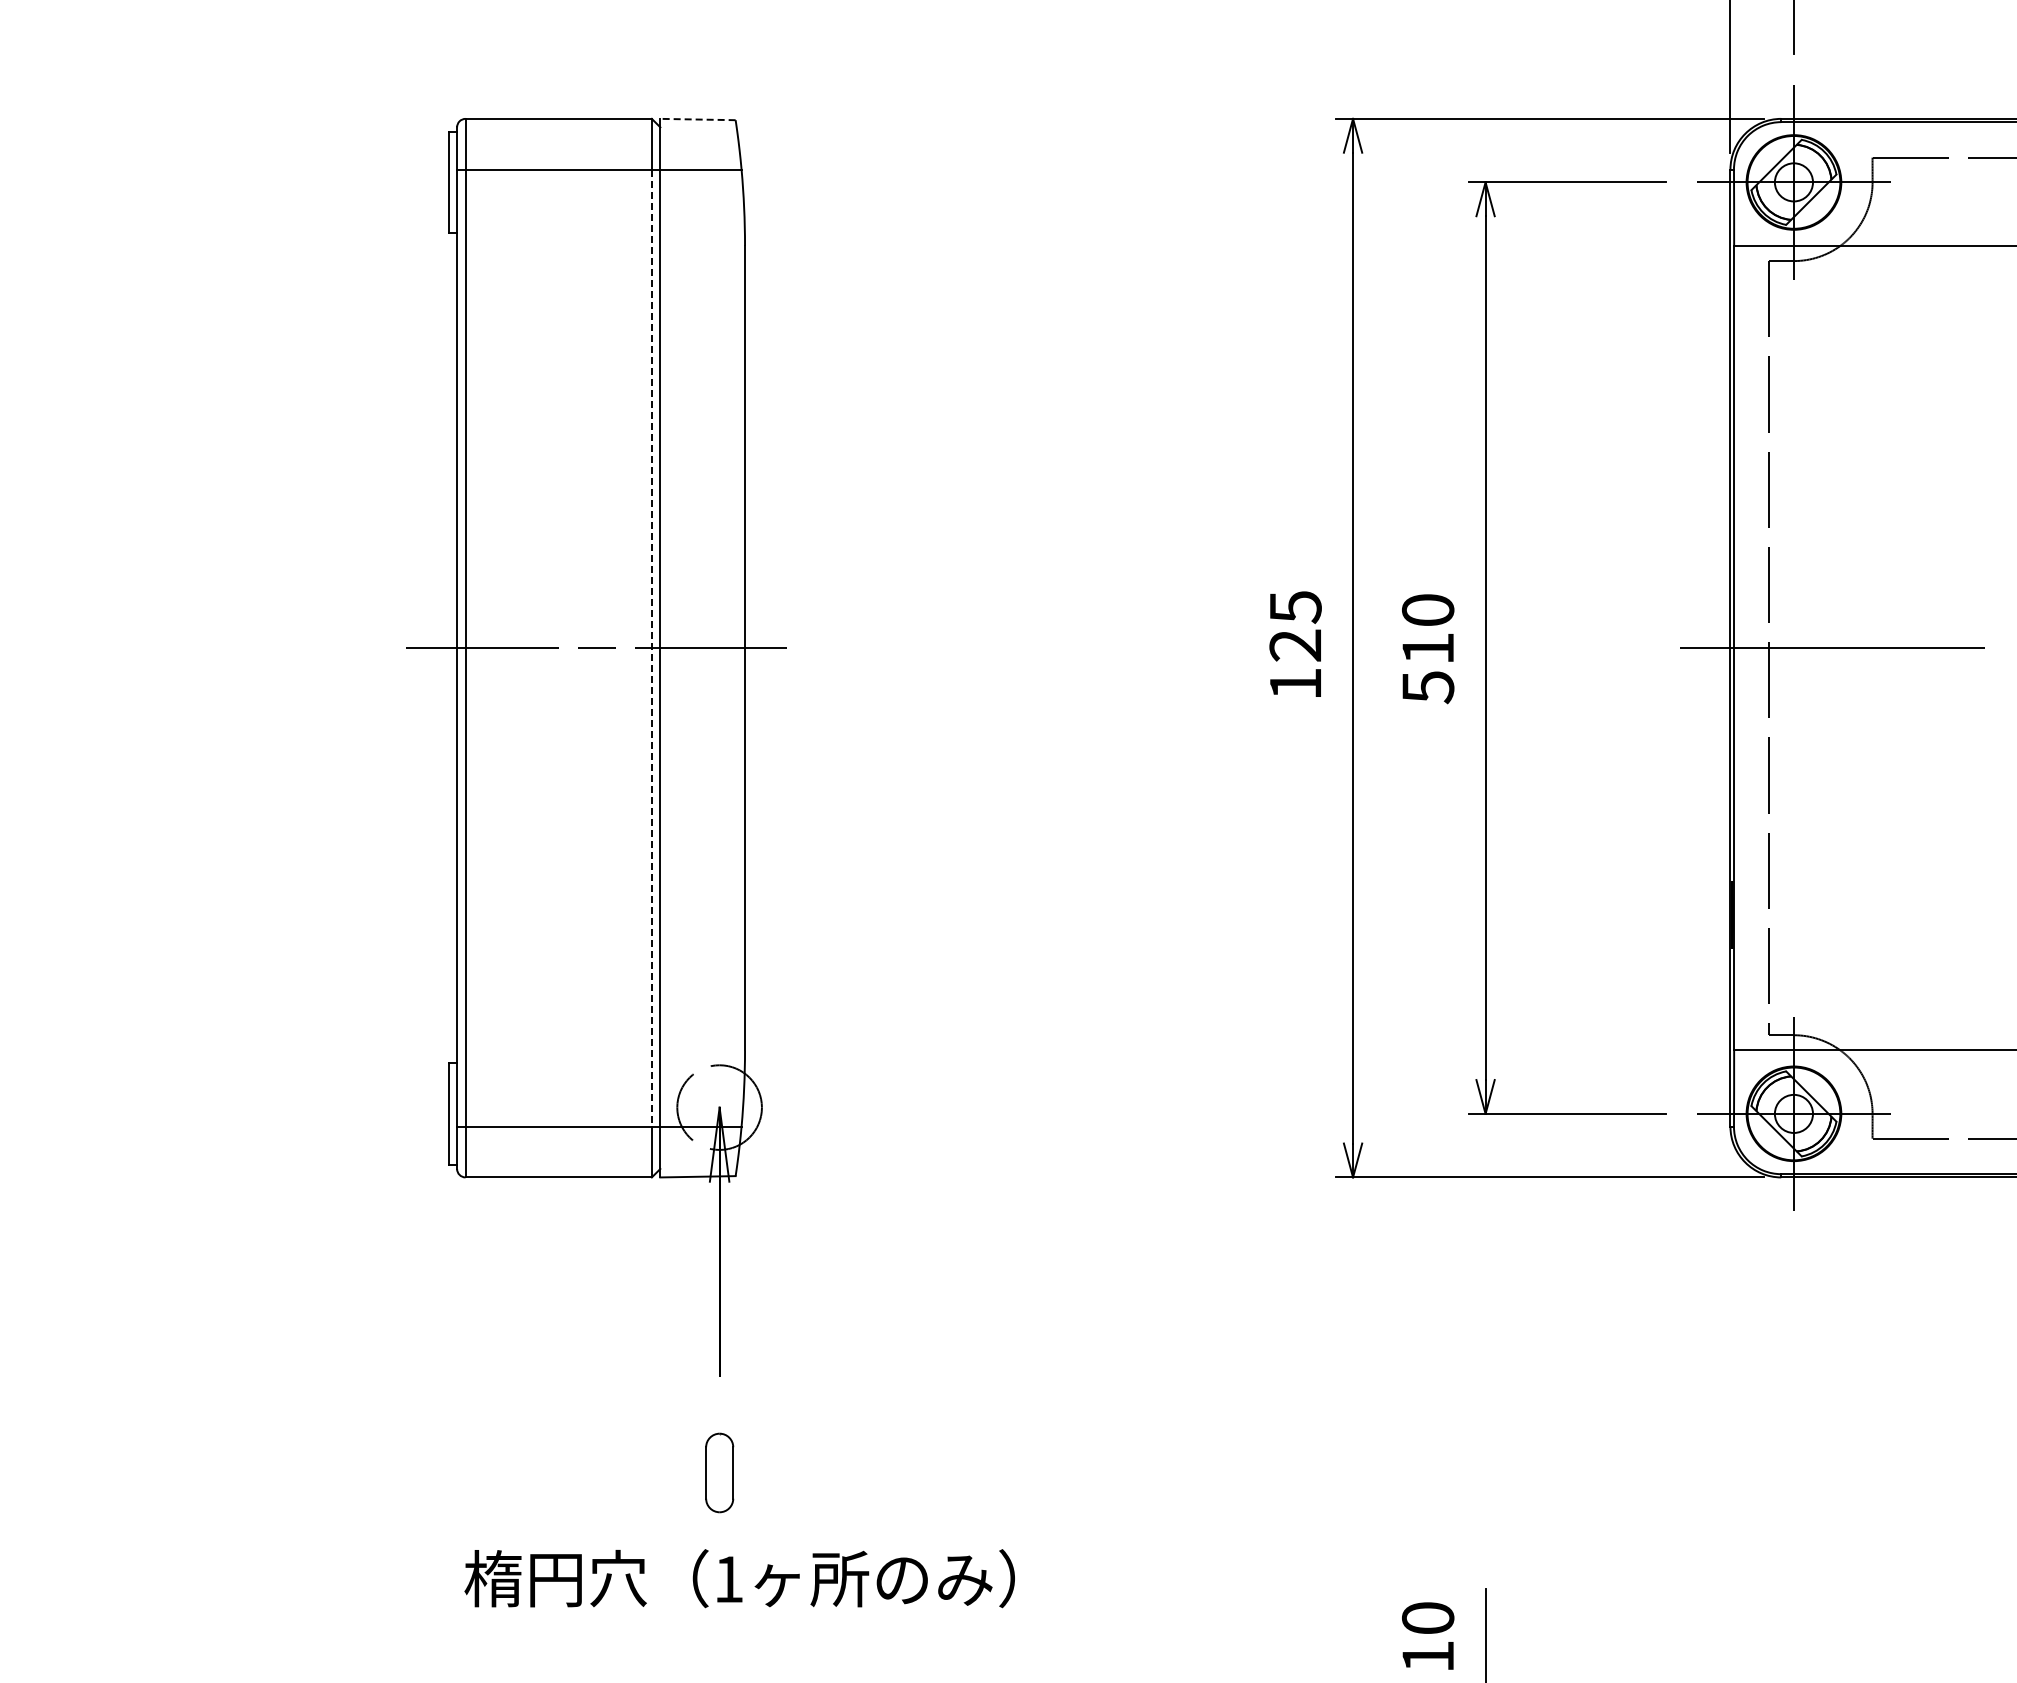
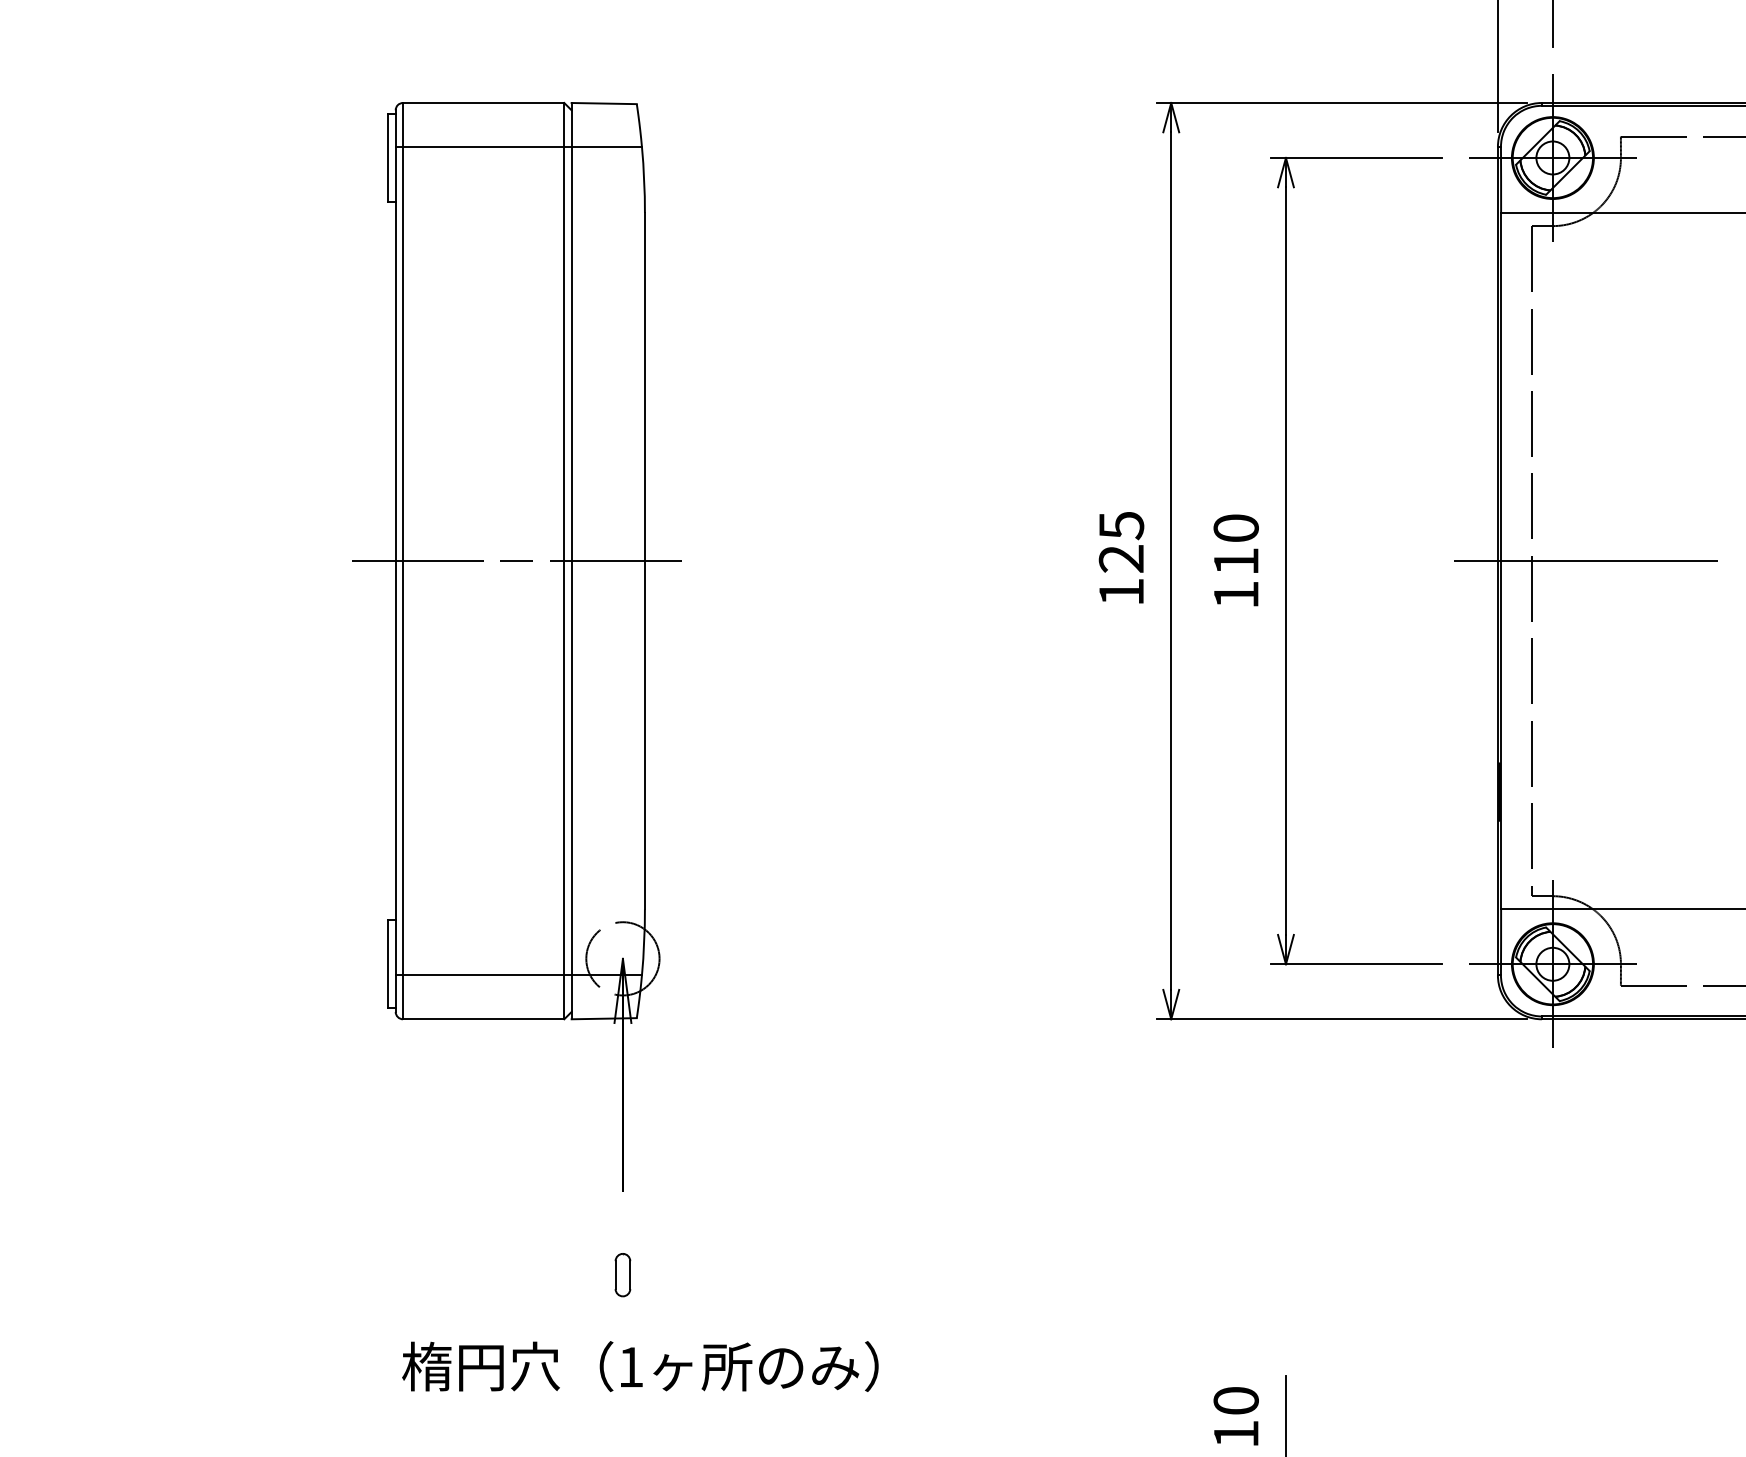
line: (697, 119) -> (603, 103), dashed -> solid
line: (651, 648) -> (563, 561), dashed -> solid
text: (1428, 687) -> (1236, 595), 510 -> 110
part: (719, 1472) -> (622, 1274), size x0.62

